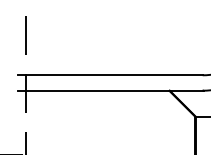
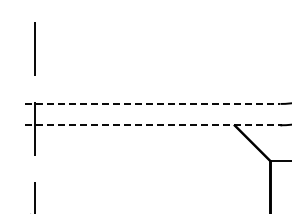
line: (110, 74) -> (152, 103), solid -> dashed
line: (110, 90) -> (153, 125), solid -> dashed

